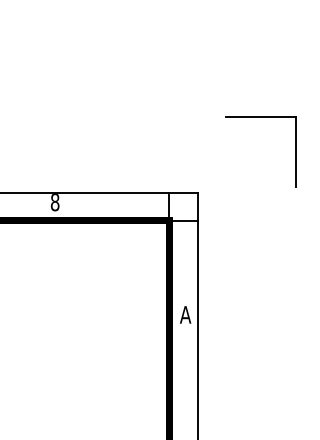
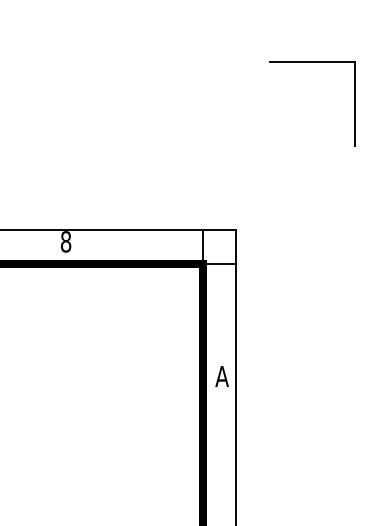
part: (261, 117) -> (312, 62), moved

